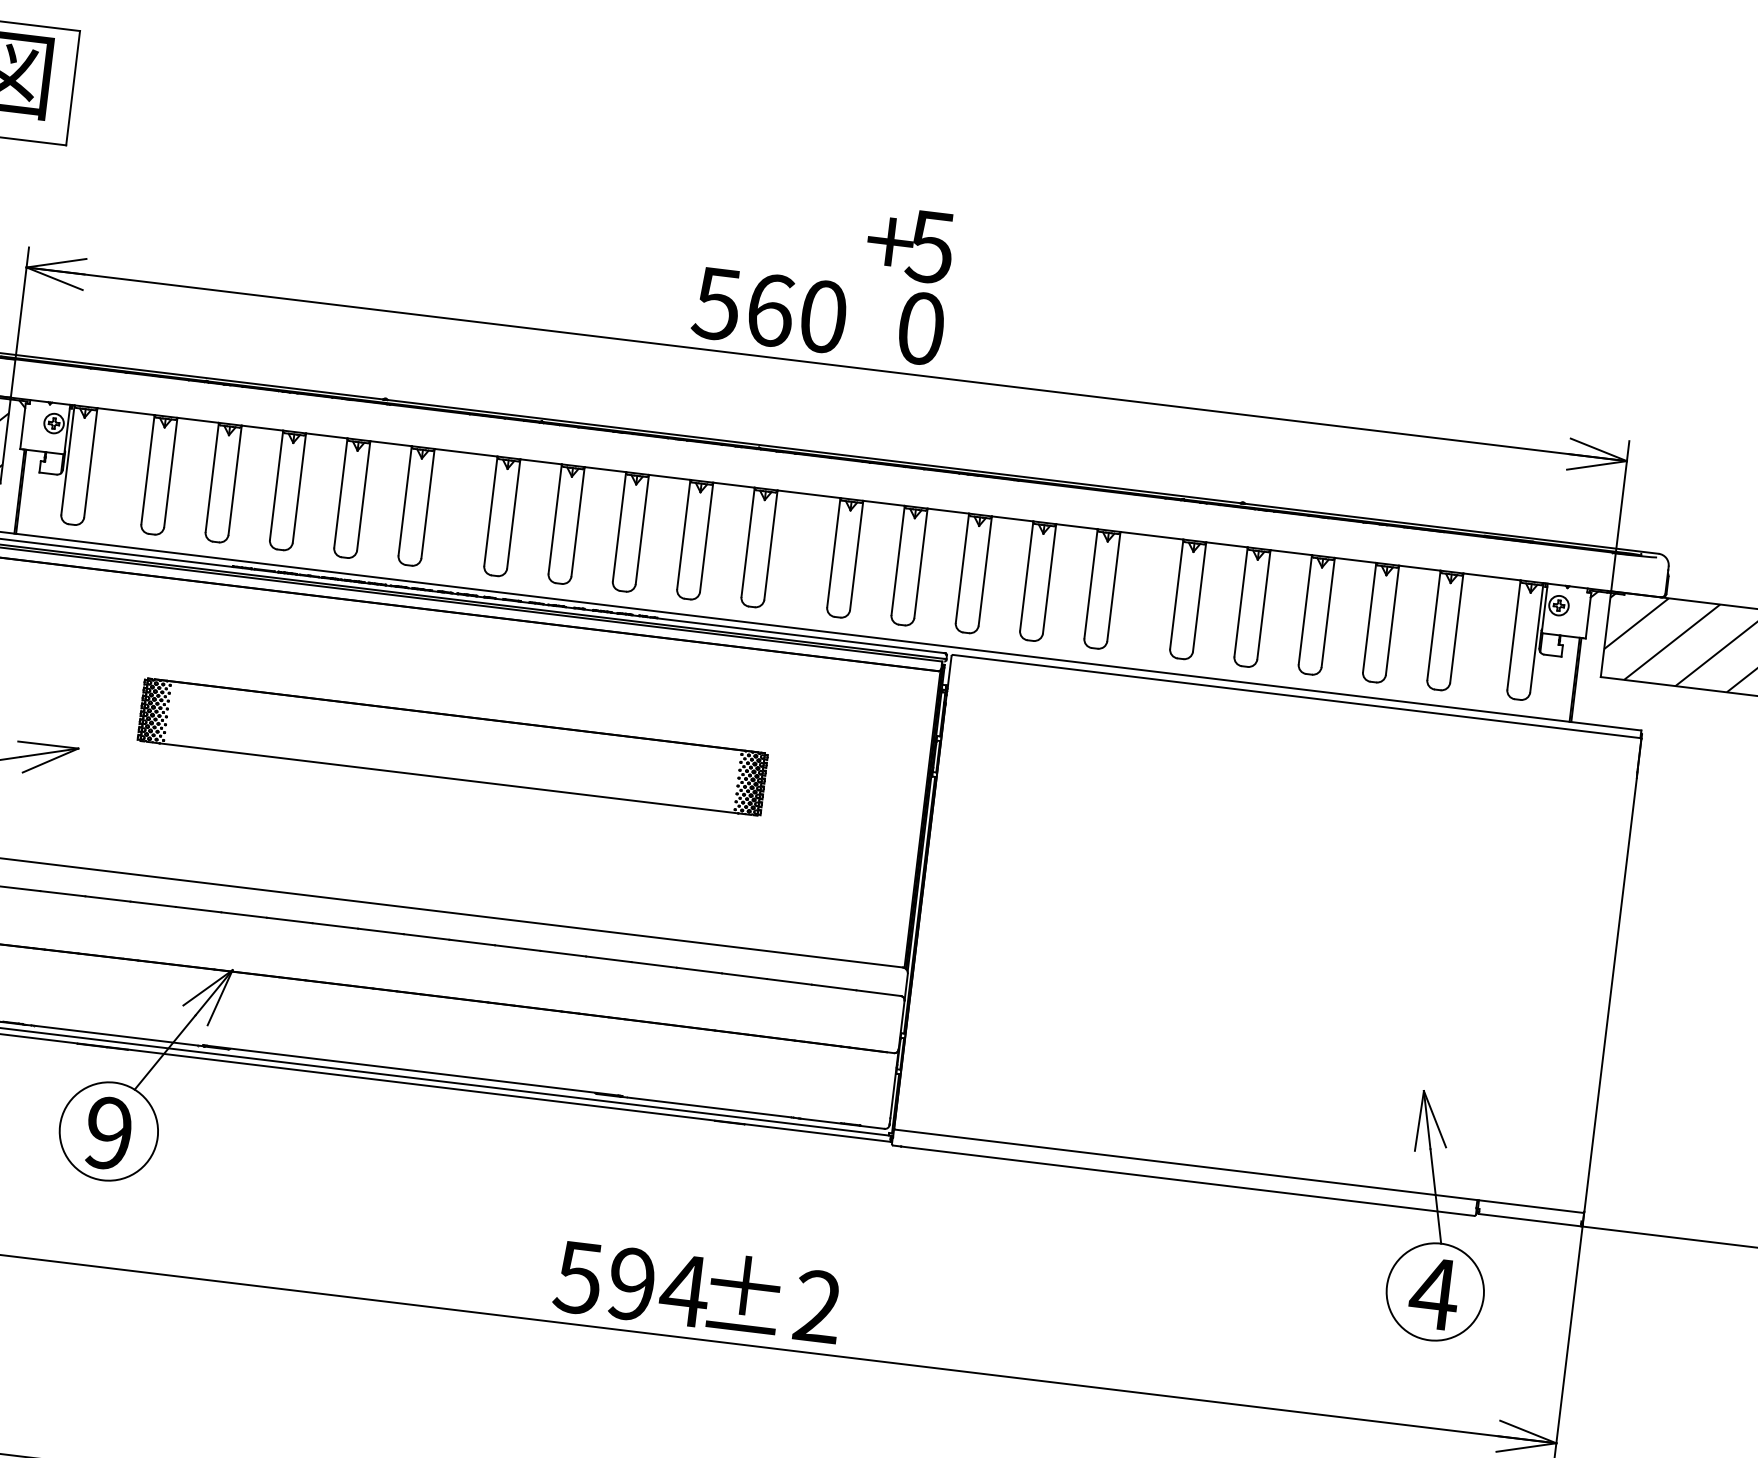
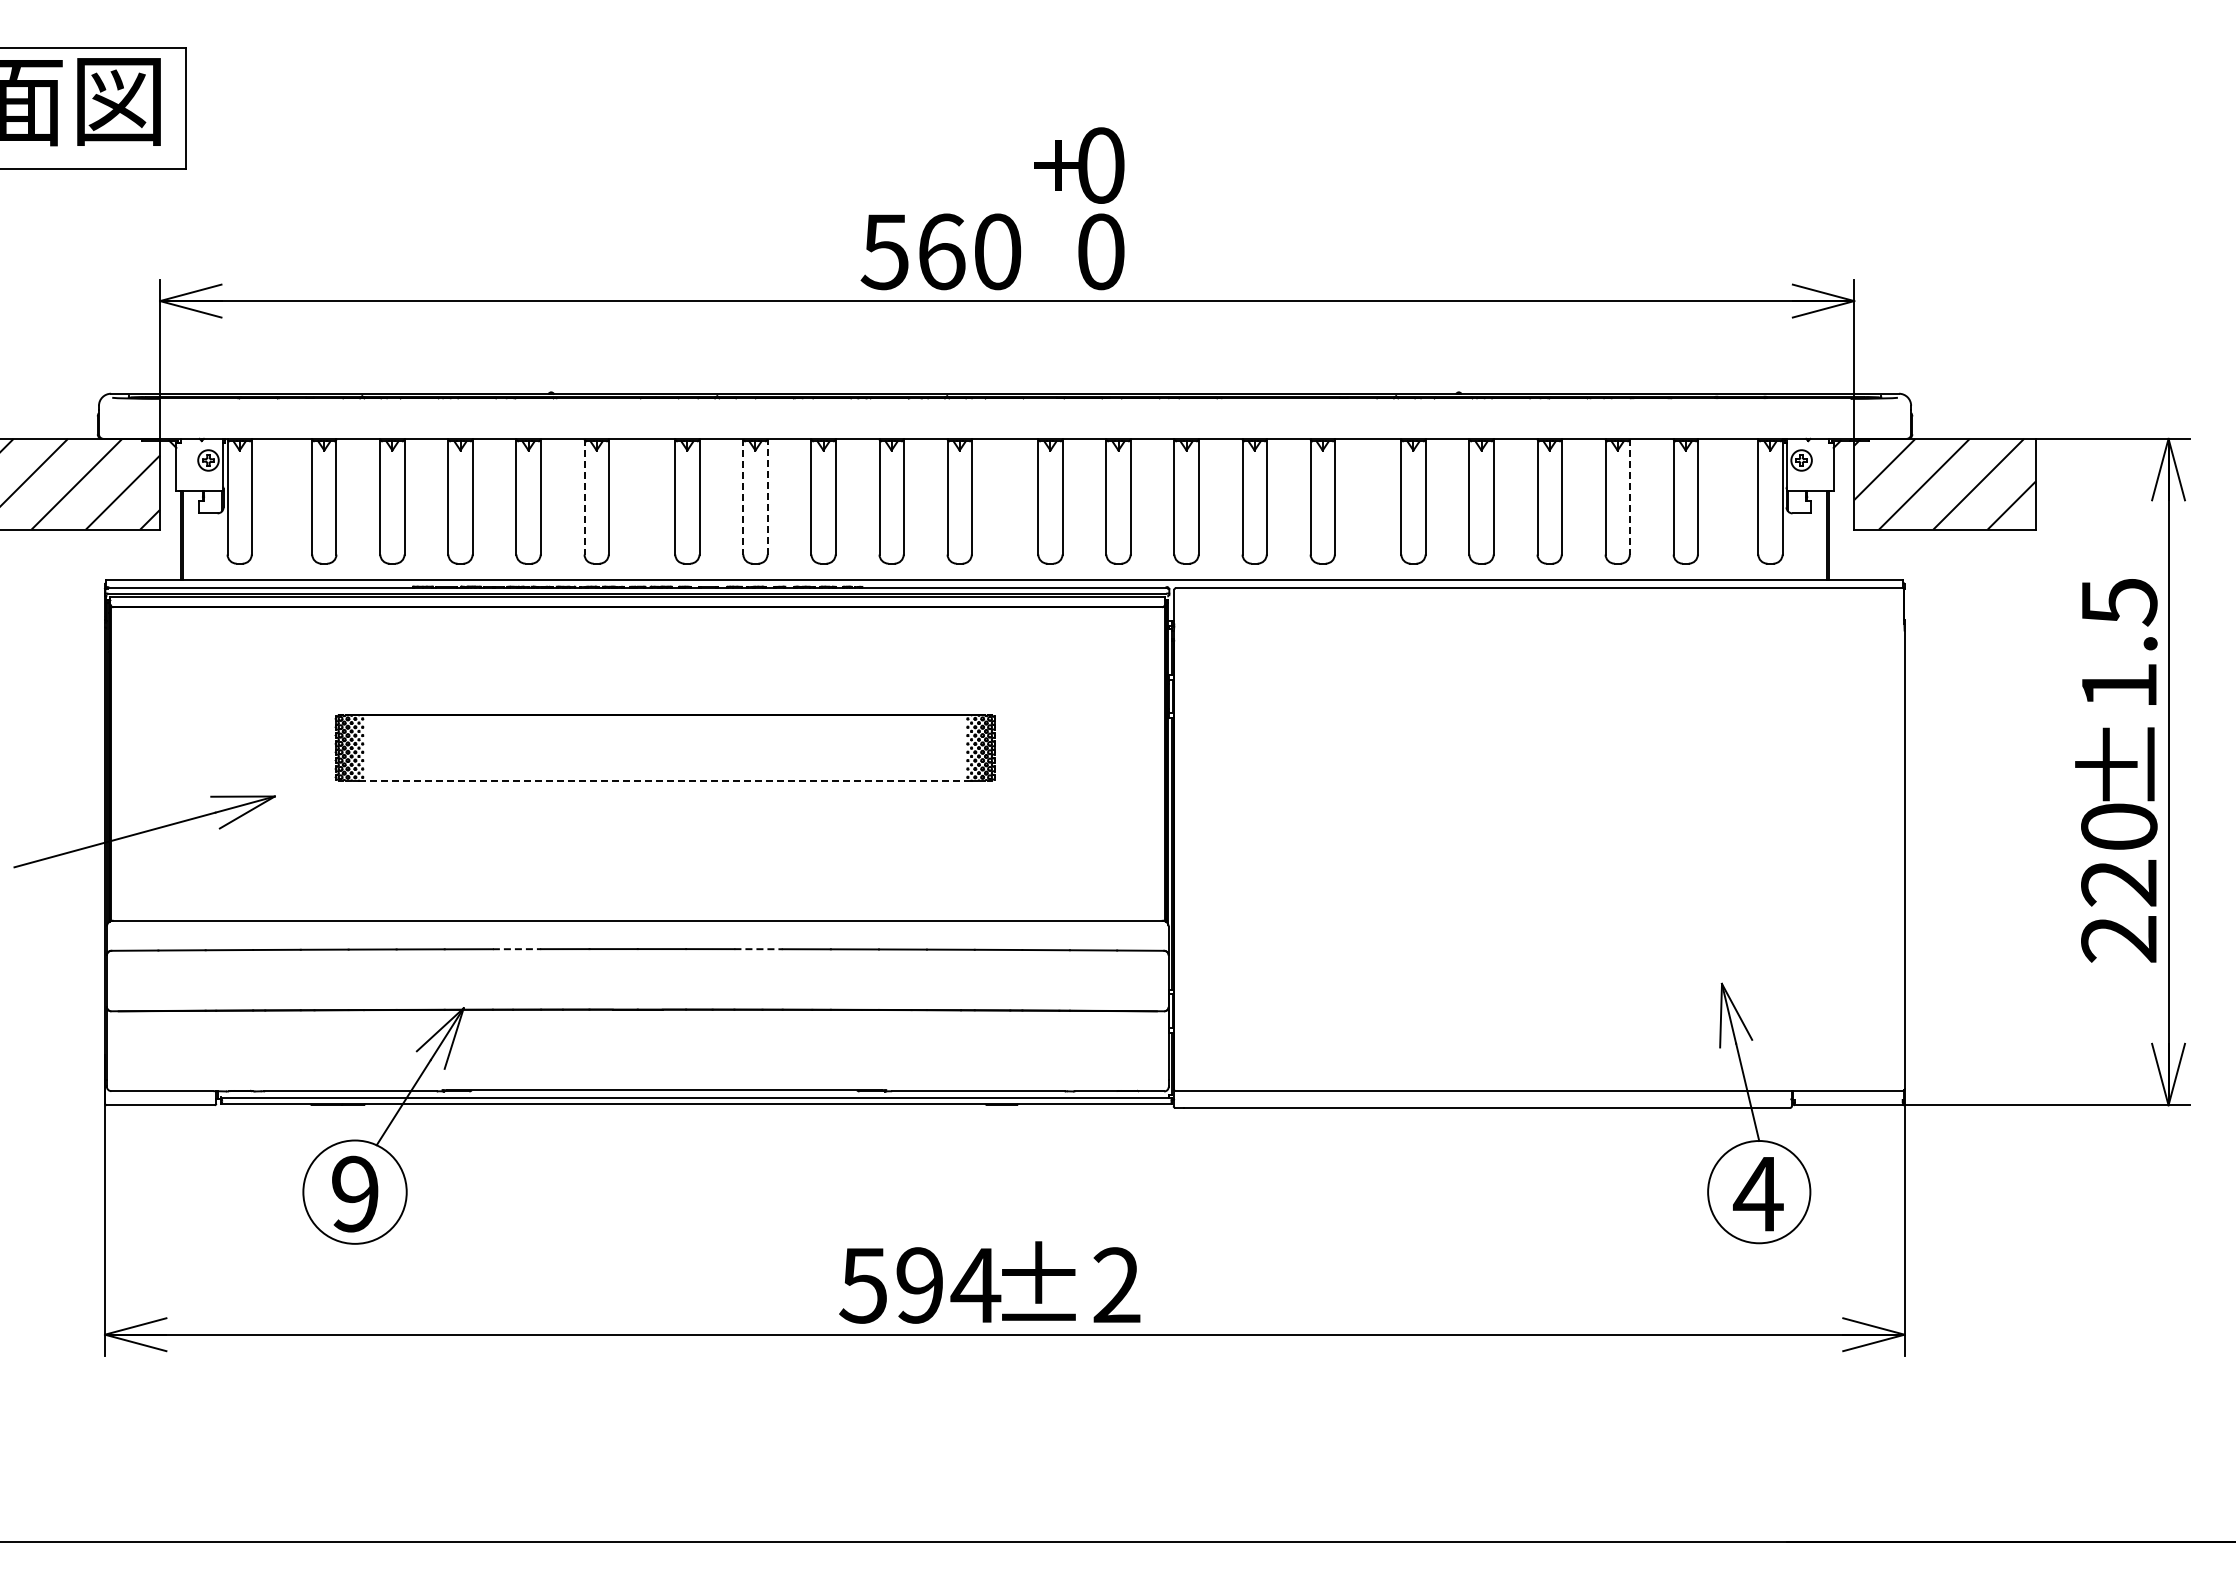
text: (930, 246) -> (1100, 165), 5 -> 0
line: (405, 500) -> (584, 496), solid -> dashed
line: (555, 518) -> (743, 496), solid -> dashed
line: (578, 521) -> (767, 496), solid -> dashed
line: (1392, 620) -> (1629, 496), solid -> dashed
line: (449, 778) -> (665, 780), solid -> dashed
line: (290, 920) -> (517, 949), solid -> dashed
line: (518, 948) -> (759, 949), solid -> dashed

